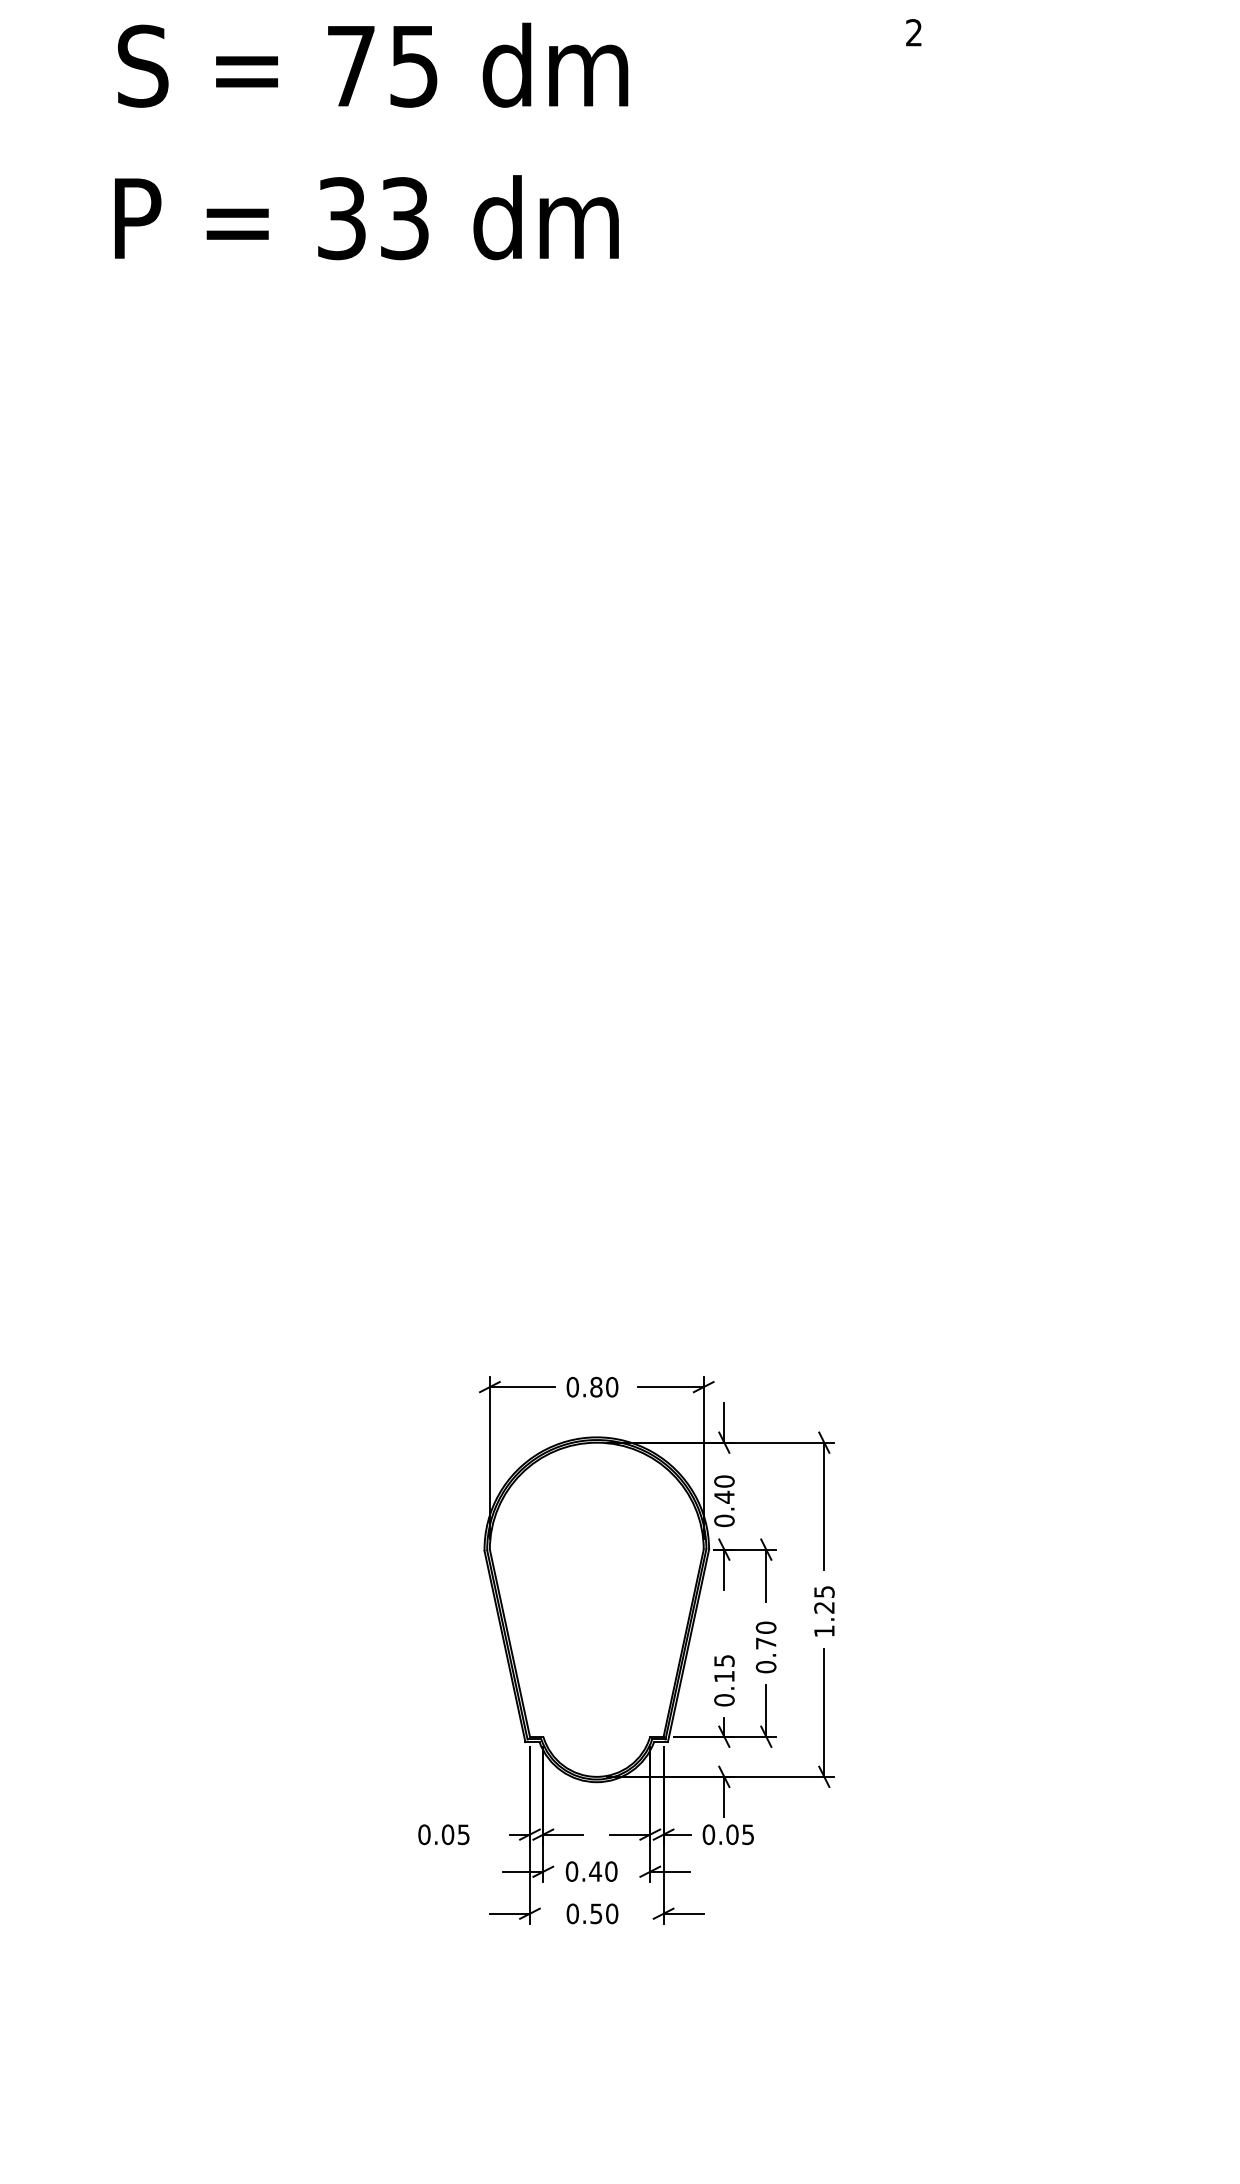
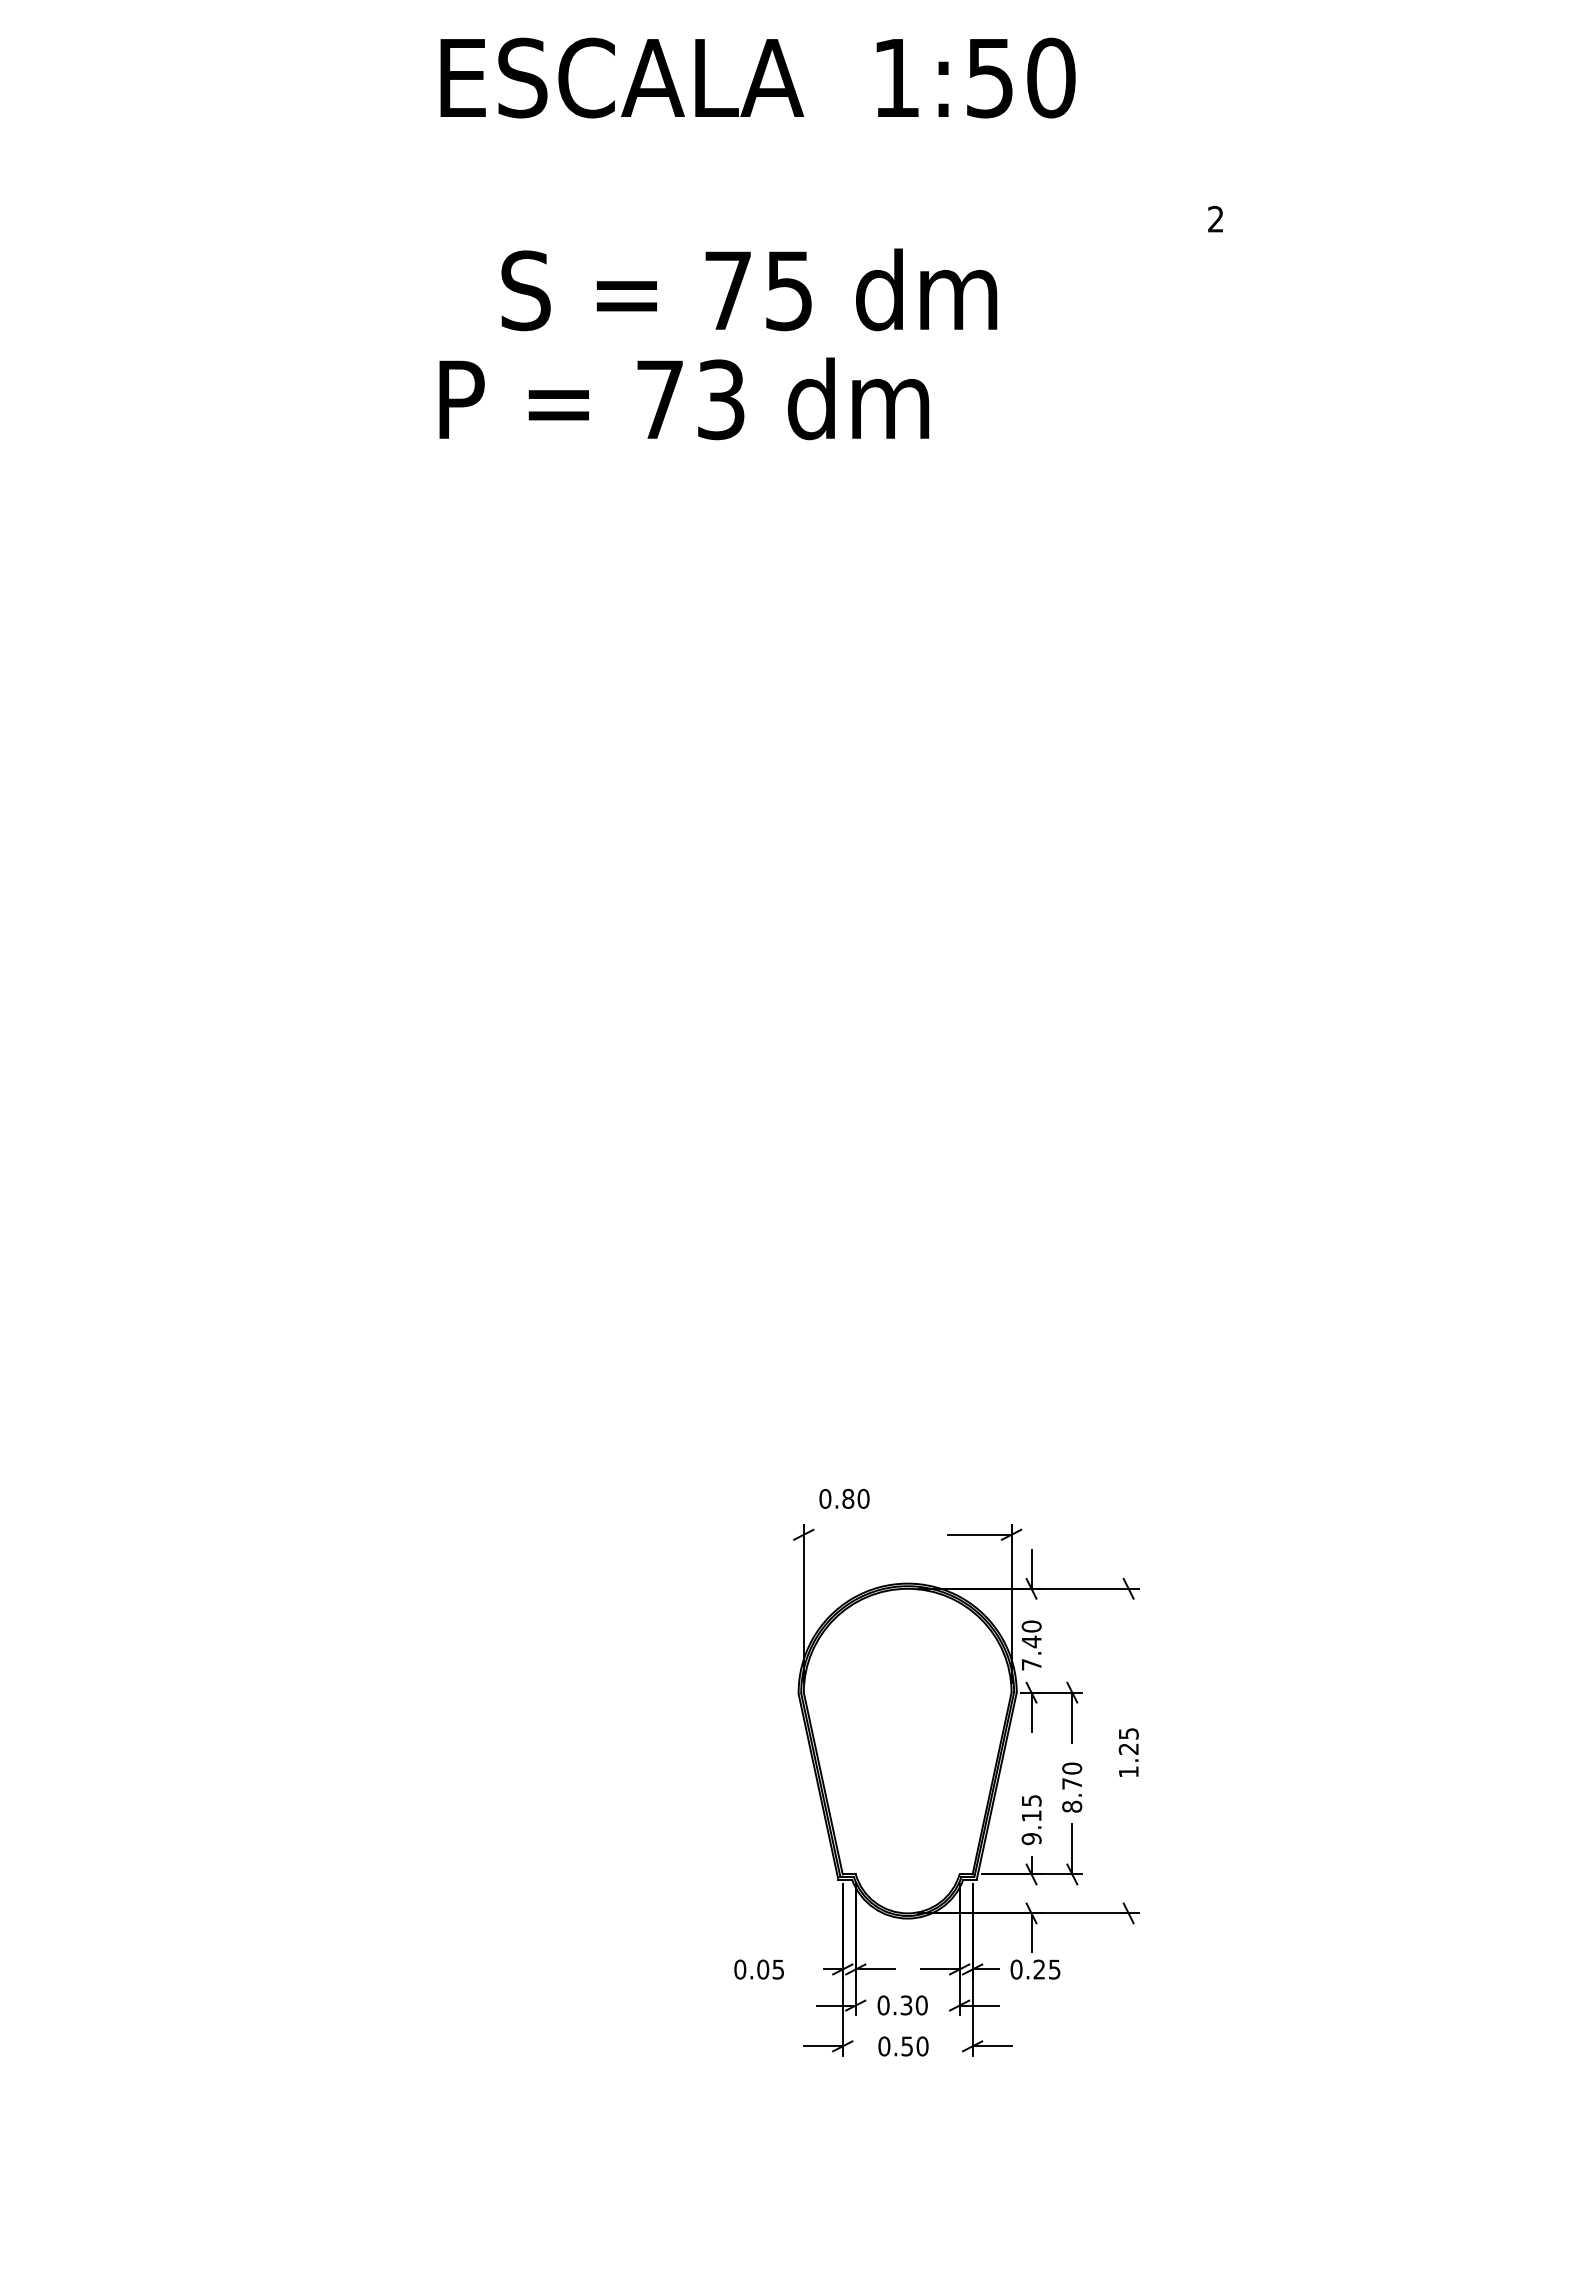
text: (373, 64) -> (749, 289), moved
text: (342, 218) -> (660, 399), 33 -> 73
line: (521, 1386) -> (834, 1534), removed
text: (592, 1386) -> (844, 1498), moved
line: (824, 1506) -> (1128, 1650), removed
text: (724, 1520) -> (1031, 1664), 0.40 -> 7.40
text: (765, 1666) -> (1071, 1806), 0.70 -> 8.70
text: (724, 1700) -> (1031, 1839), 0.15 -> 9.15
line: (824, 1713) -> (1128, 1851), removed
text: (732, 1834) -> (1039, 1969), 0.05 -> 0.25
text: (595, 1871) -> (906, 2005), 0.40 -> 0.30

